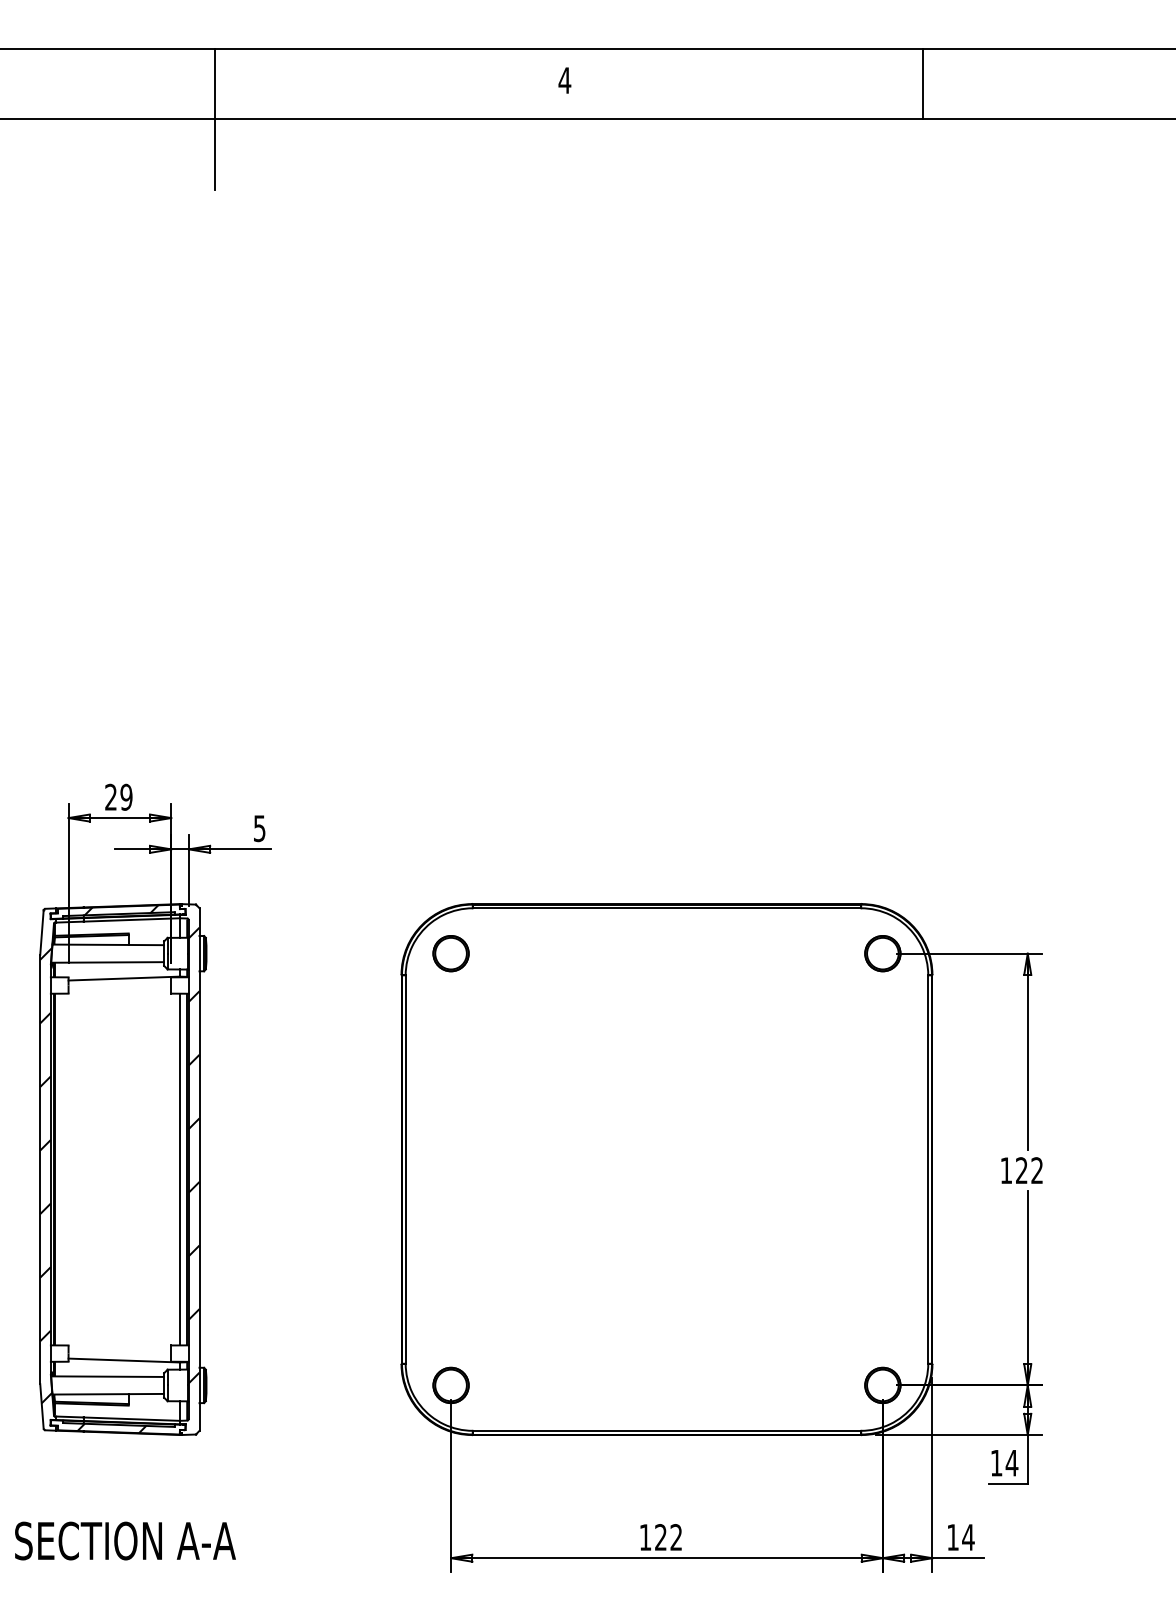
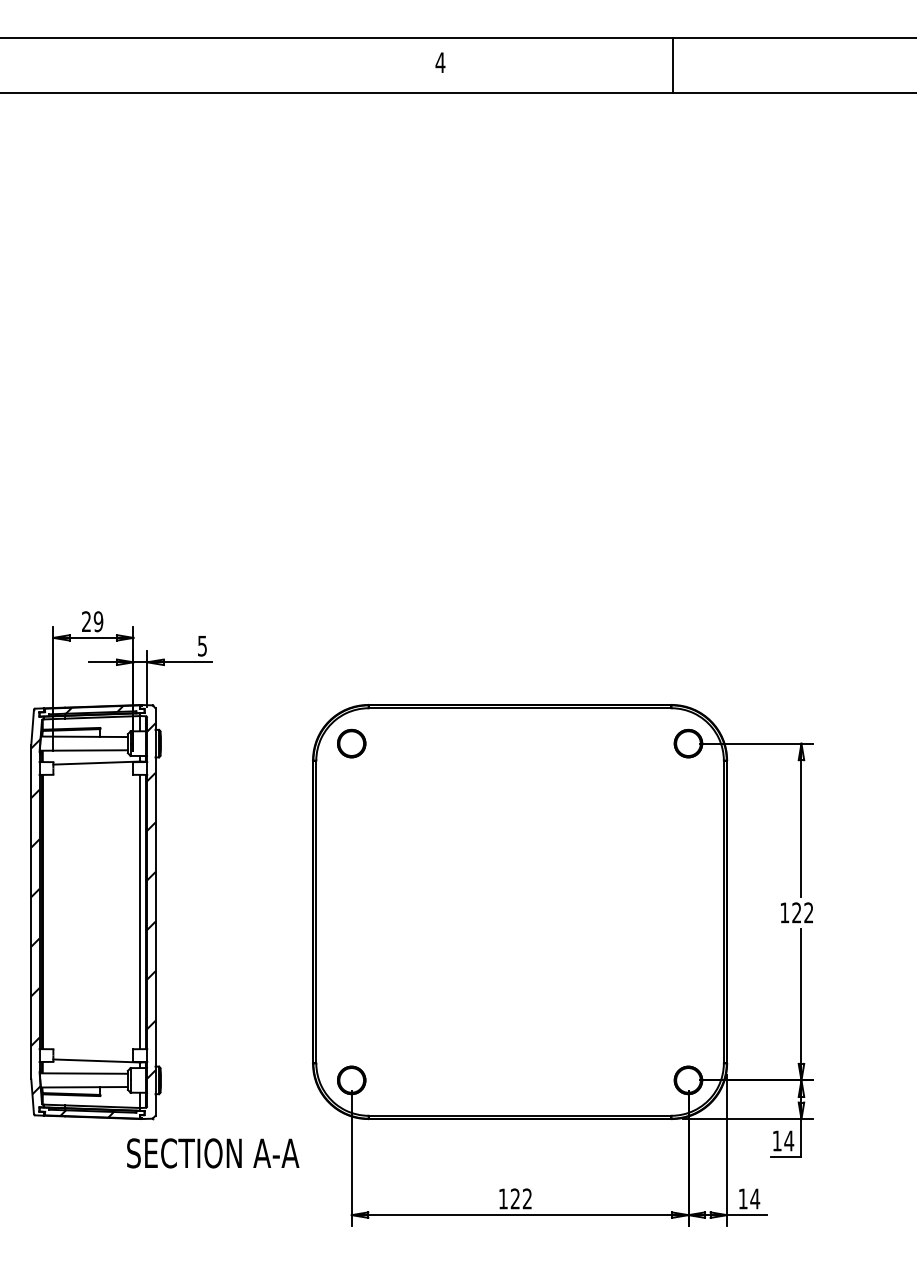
line: (922, 83) -> (672, 65), moved
line: (215, 119) -> (167, 93), removed
text: (125, 1540) -> (213, 1152), moved

